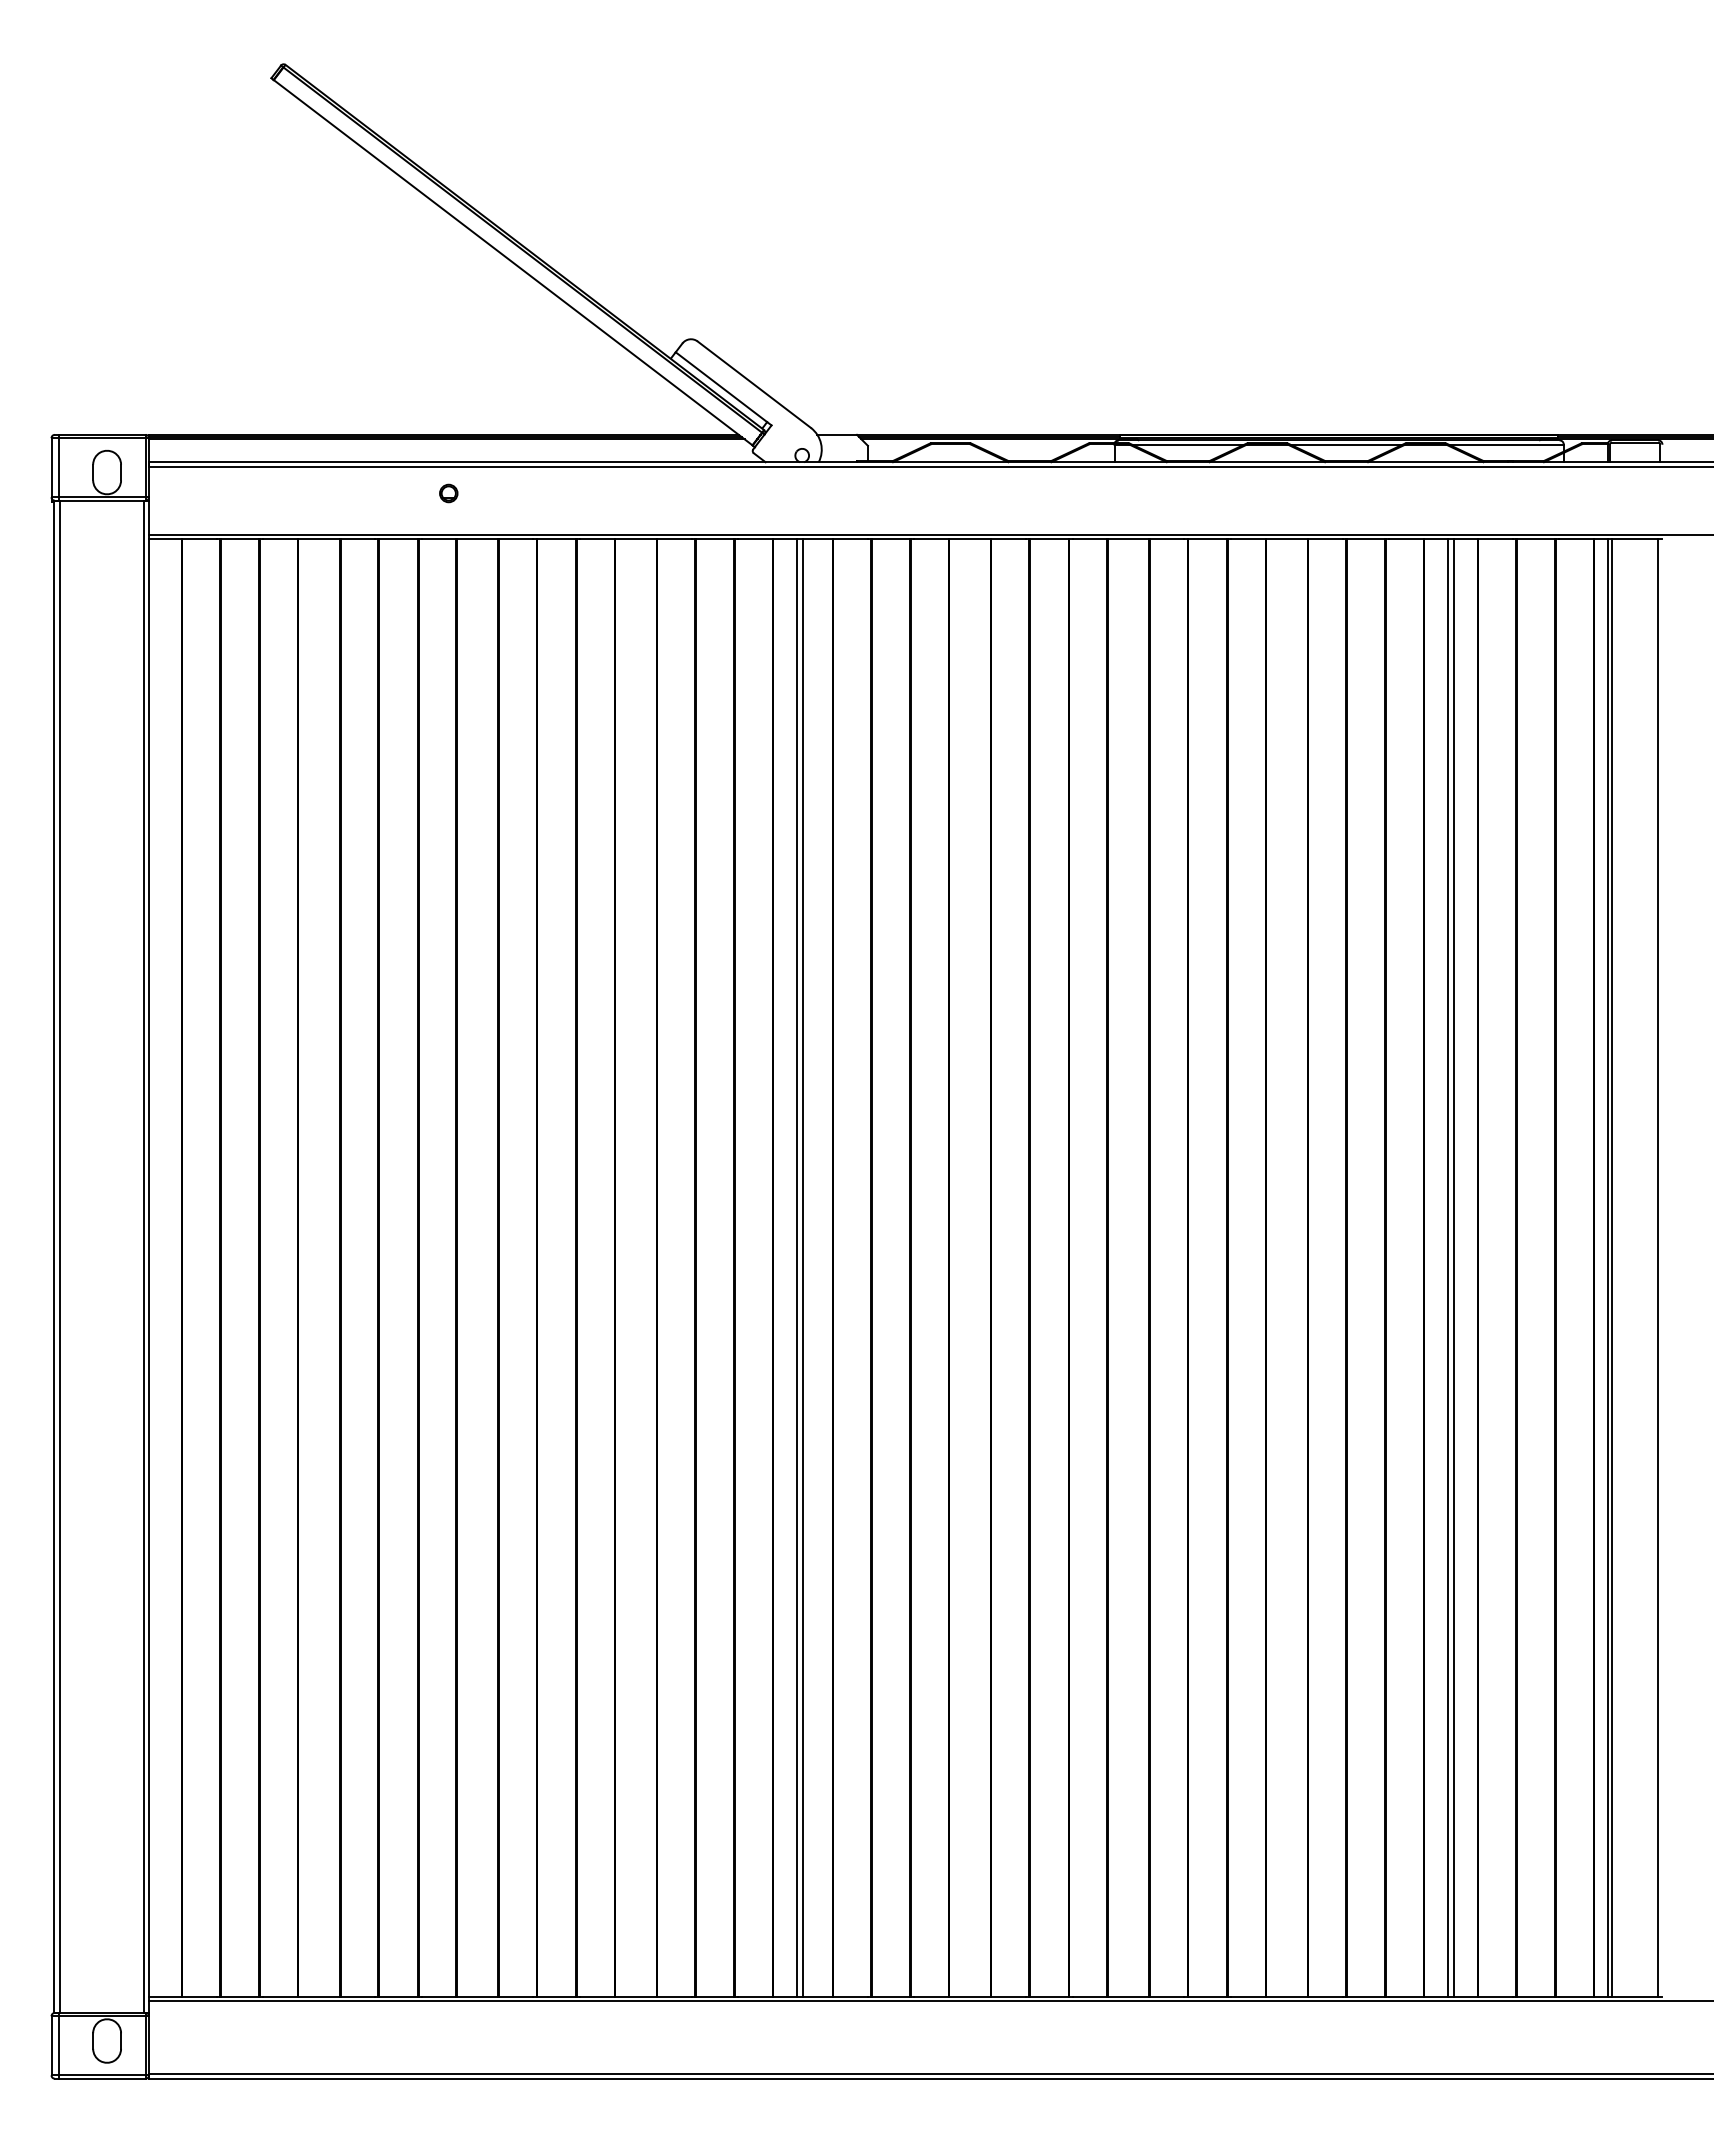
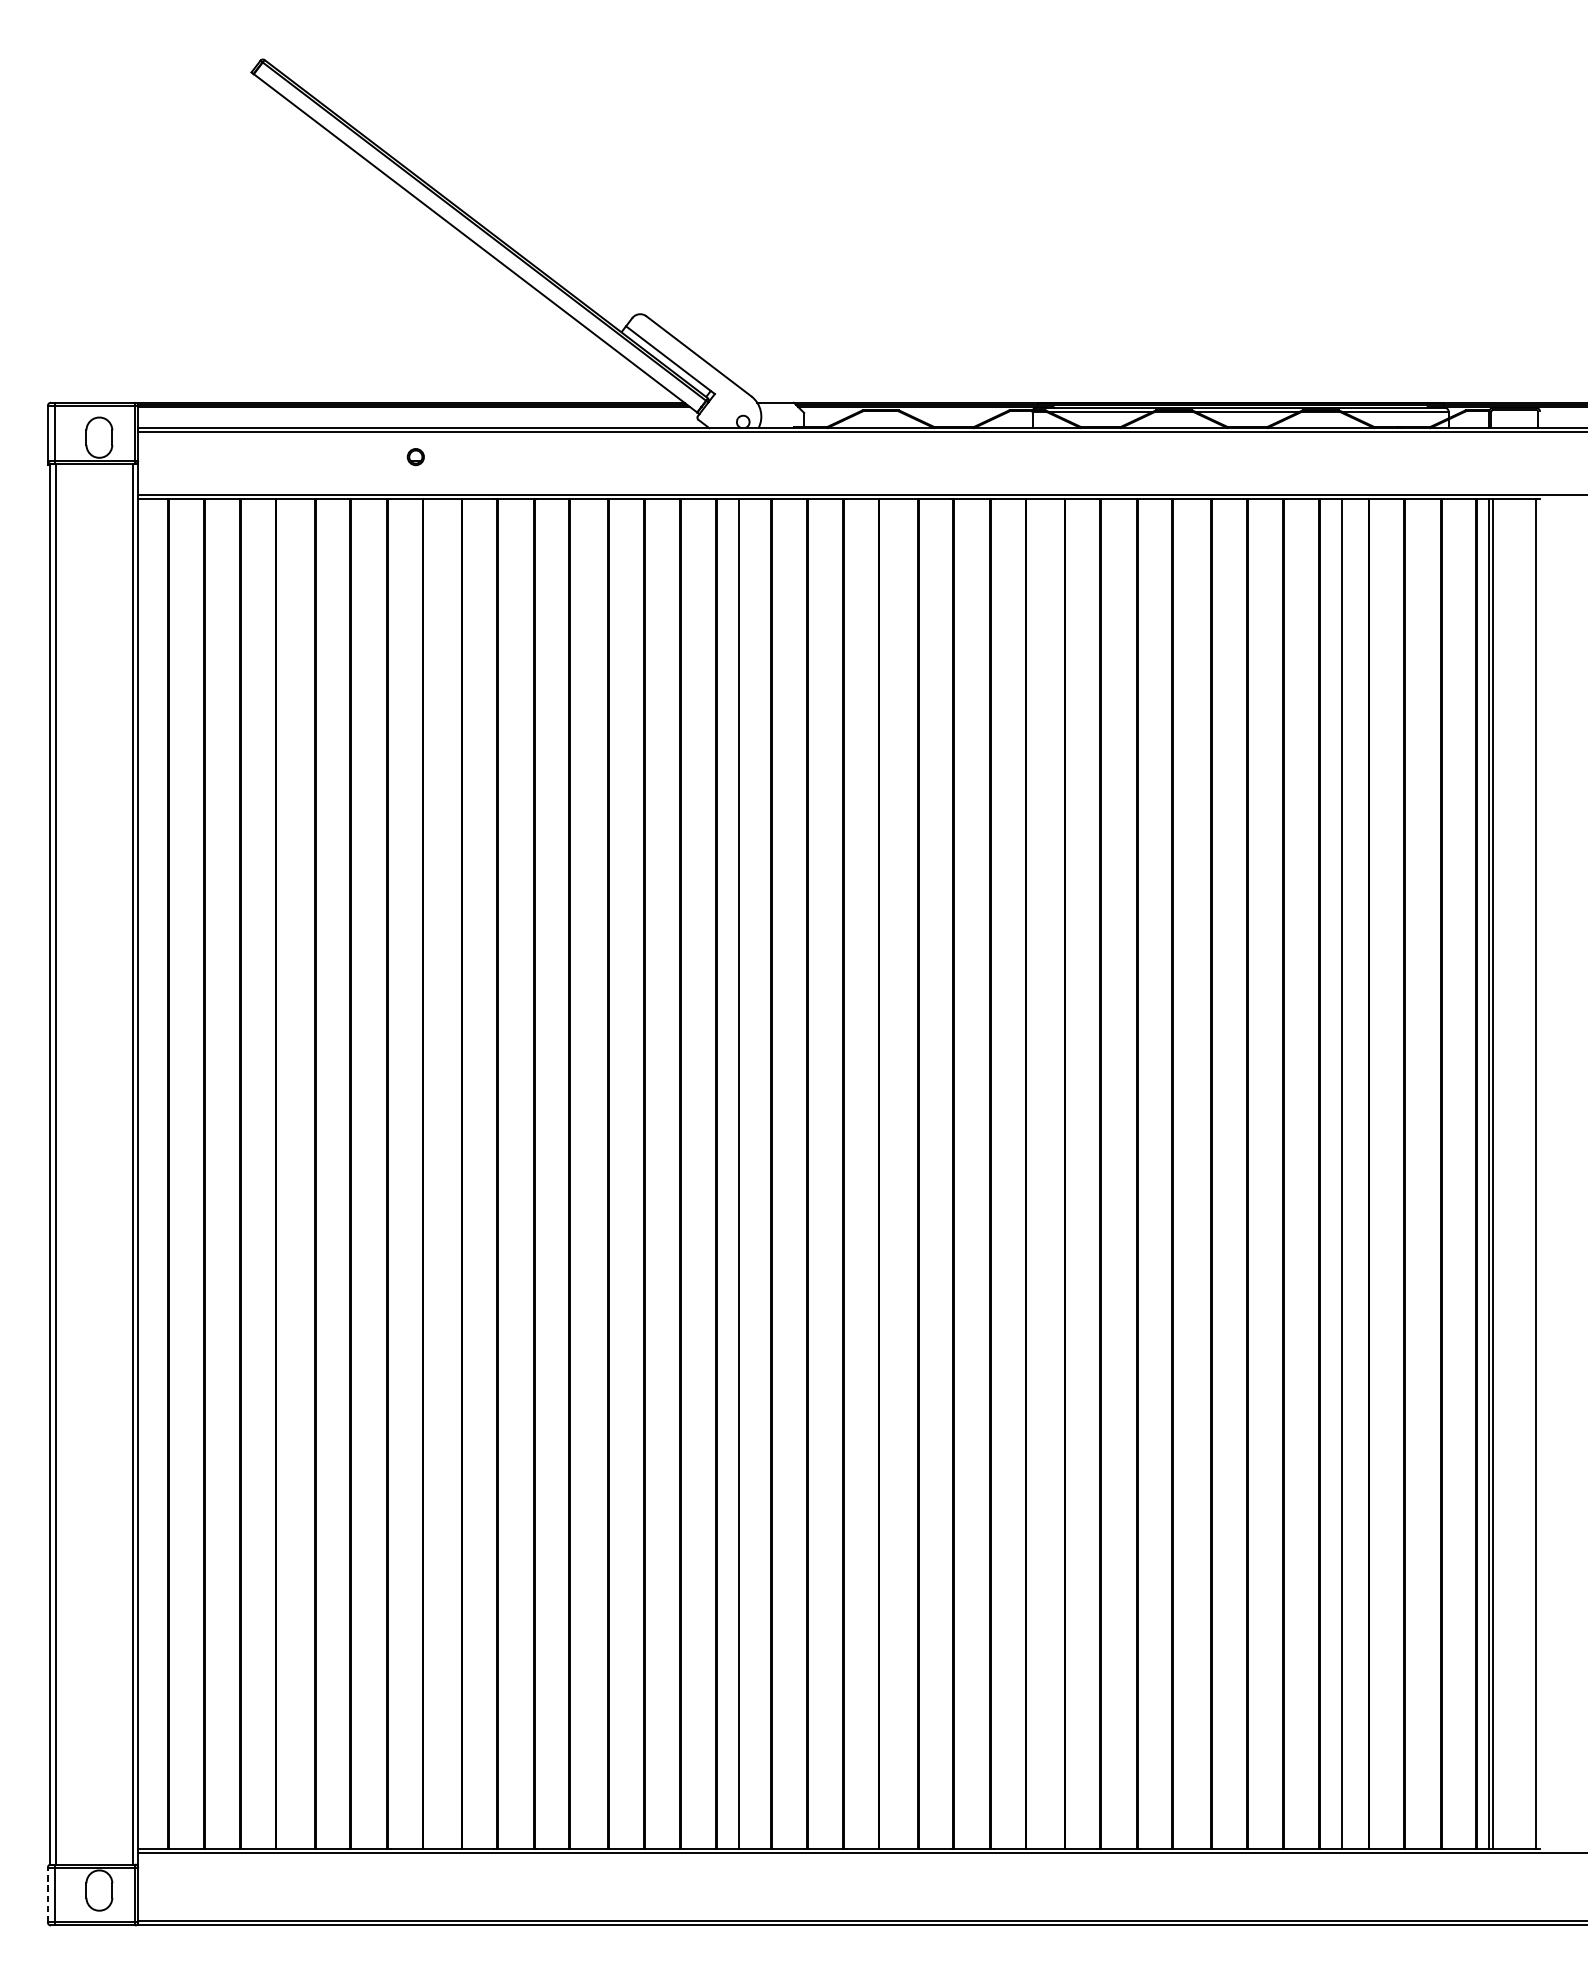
line: (802, 1267) -> (743, 1174), removed
line: (1453, 1267) -> (1346, 1174), removed
line: (51, 2045) -> (47, 1894), solid -> dashed

